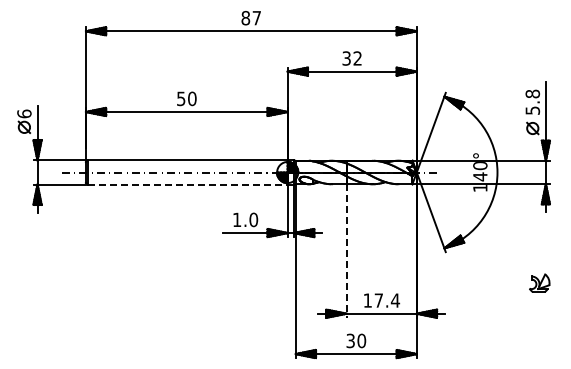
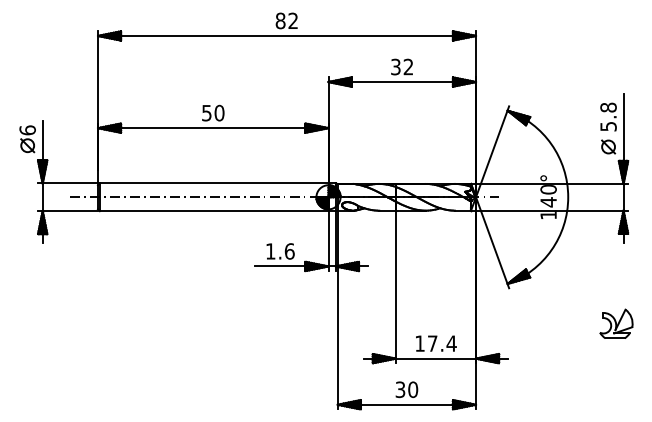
text: (256, 17) -> (292, 20), 87 -> 82
line: (188, 184) -> (215, 211), dashed -> solid
text: (253, 219) -> (289, 250), 1.0 -> 1.6
line: (346, 250) -> (395, 286), dashed -> solid
part: (539, 282) -> (616, 322), size x1.43

